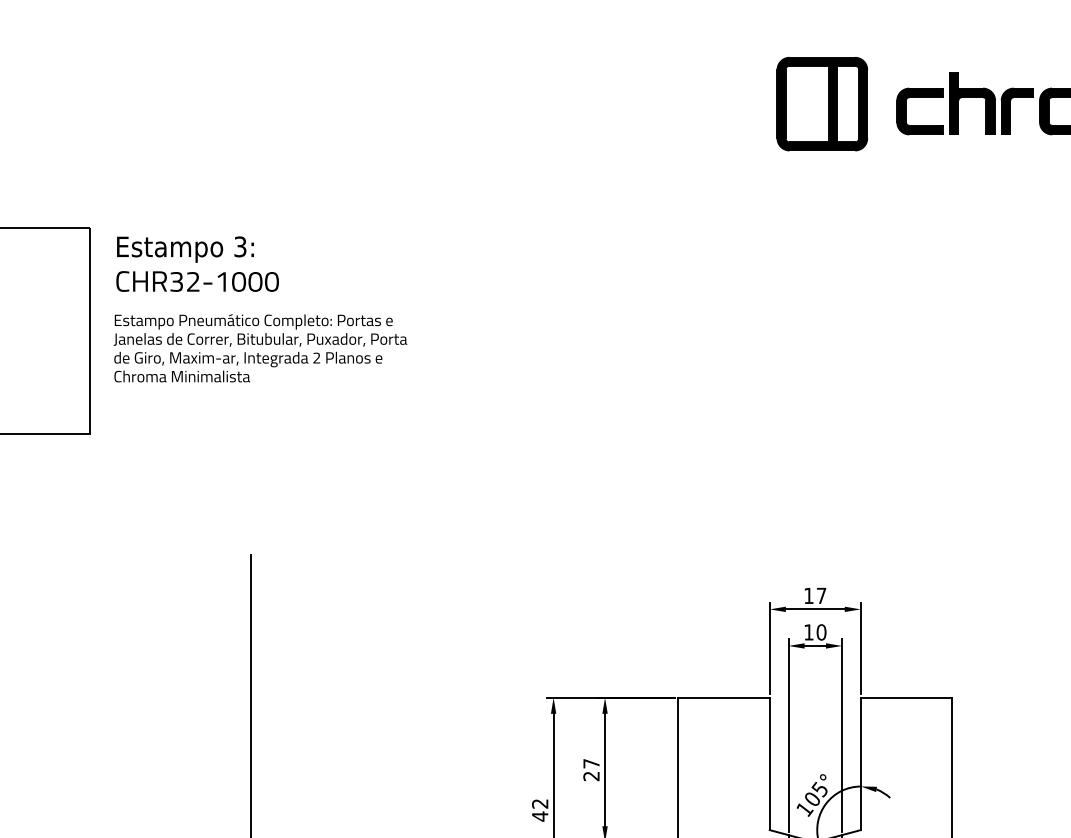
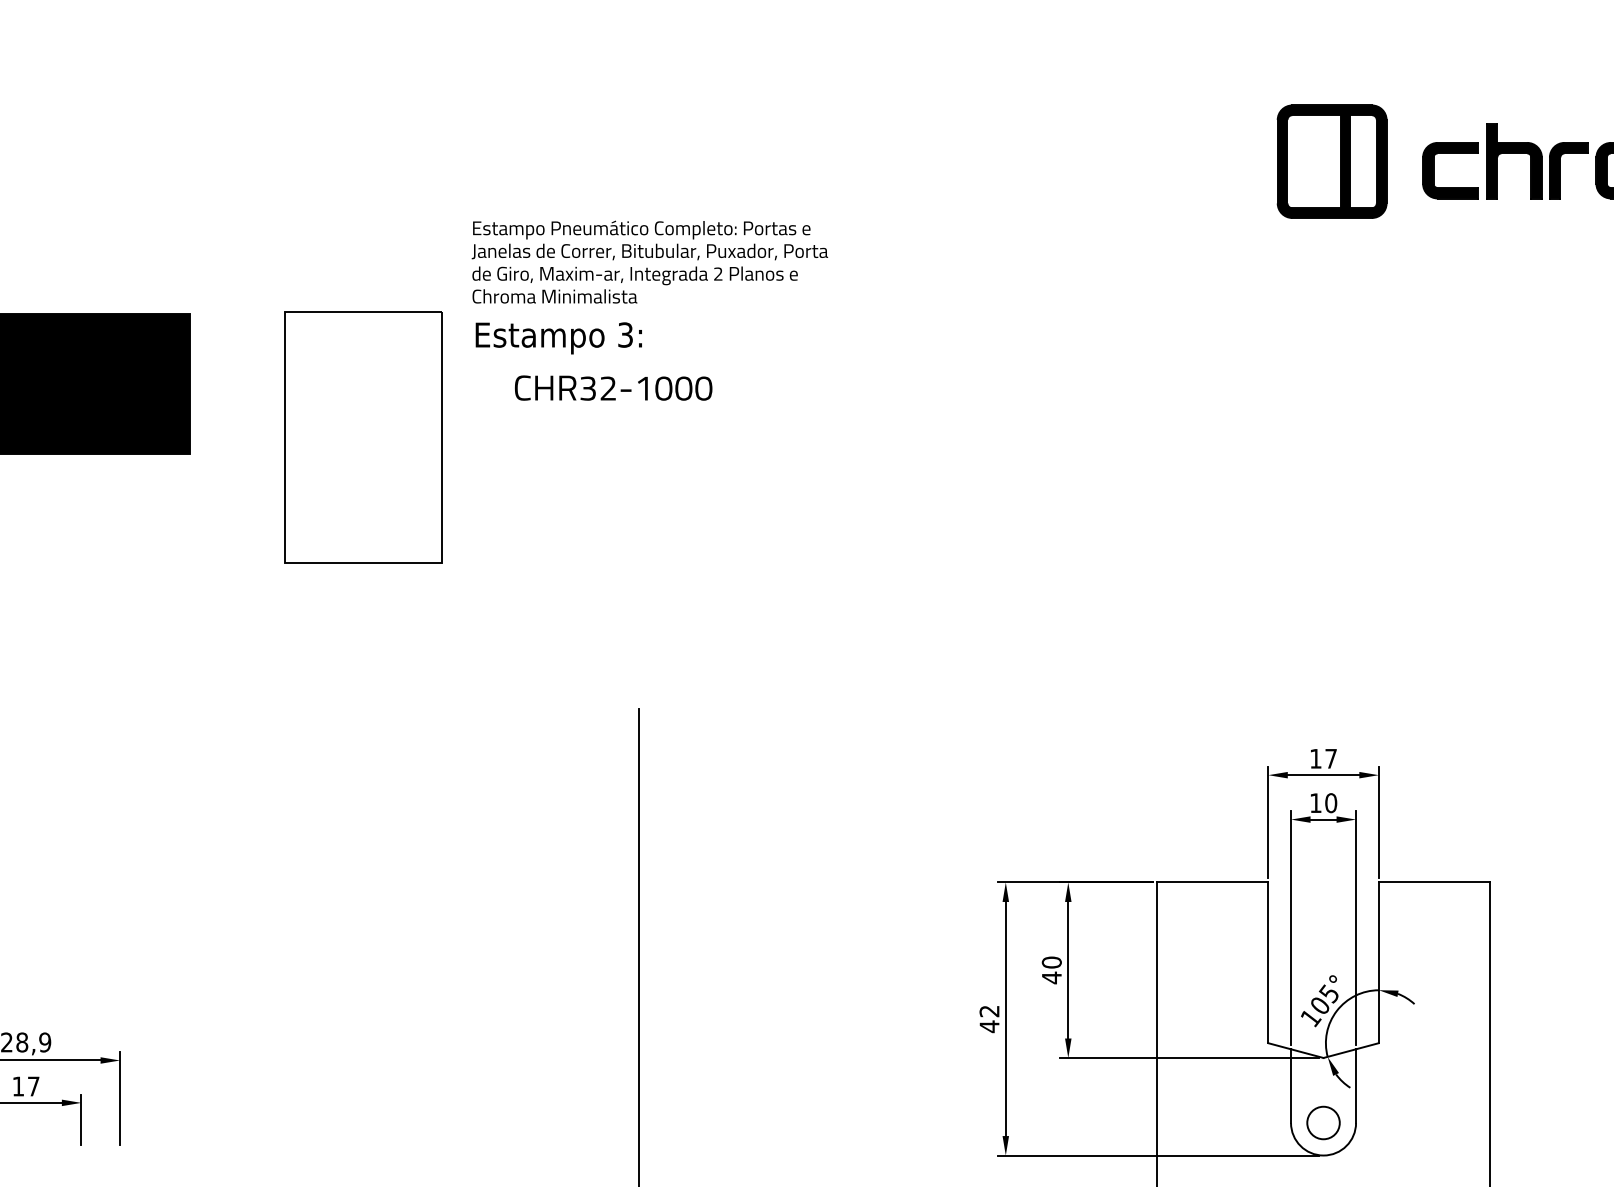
text: (197, 281) -> (613, 387), moved
text: (260, 347) -> (649, 261), moved
text: (591, 770) -> (1051, 970), 27 -> 40

